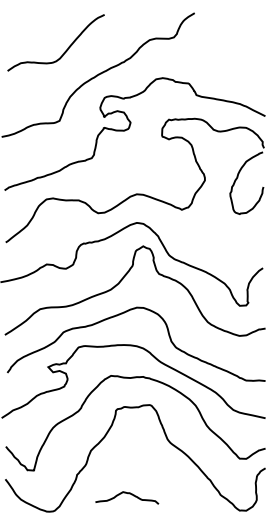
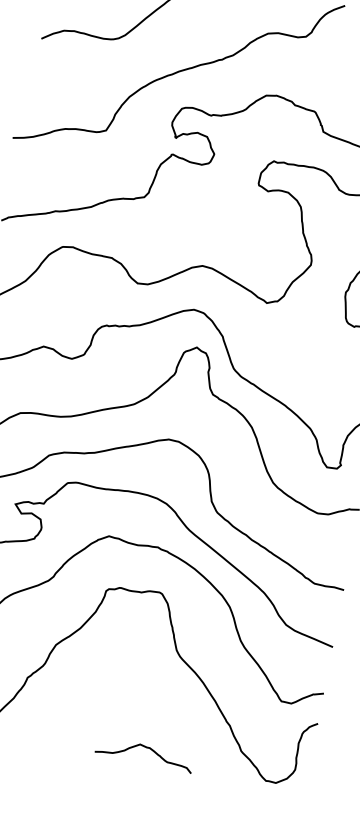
curve: (128, 494) -> (147, 749), moved

